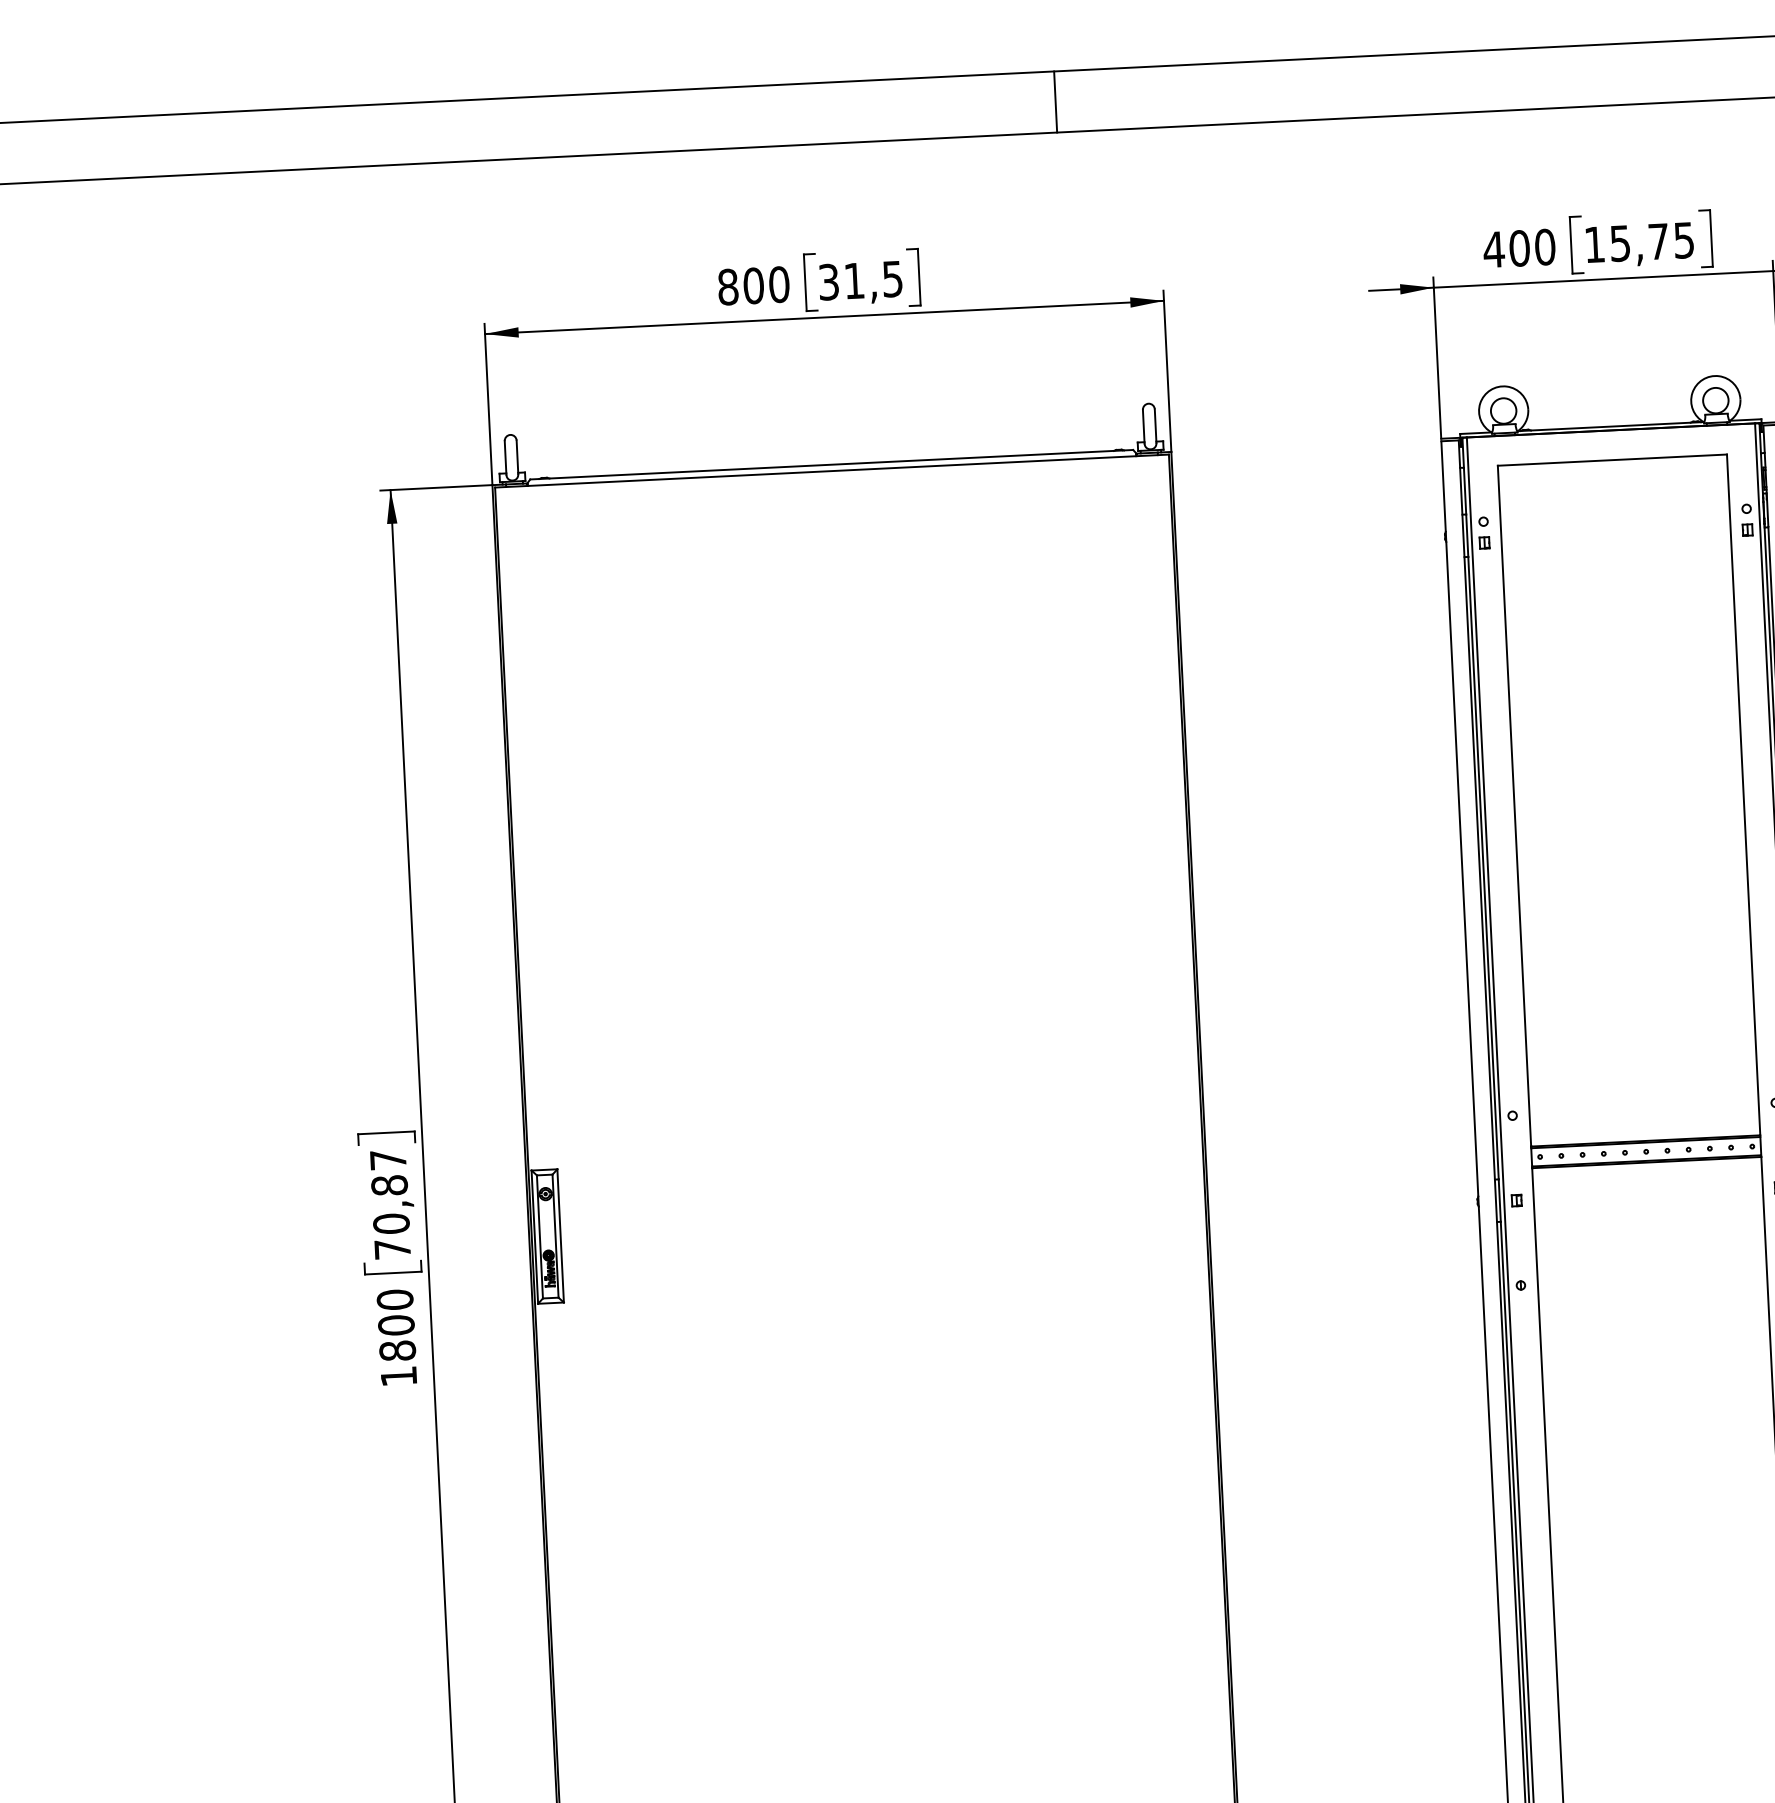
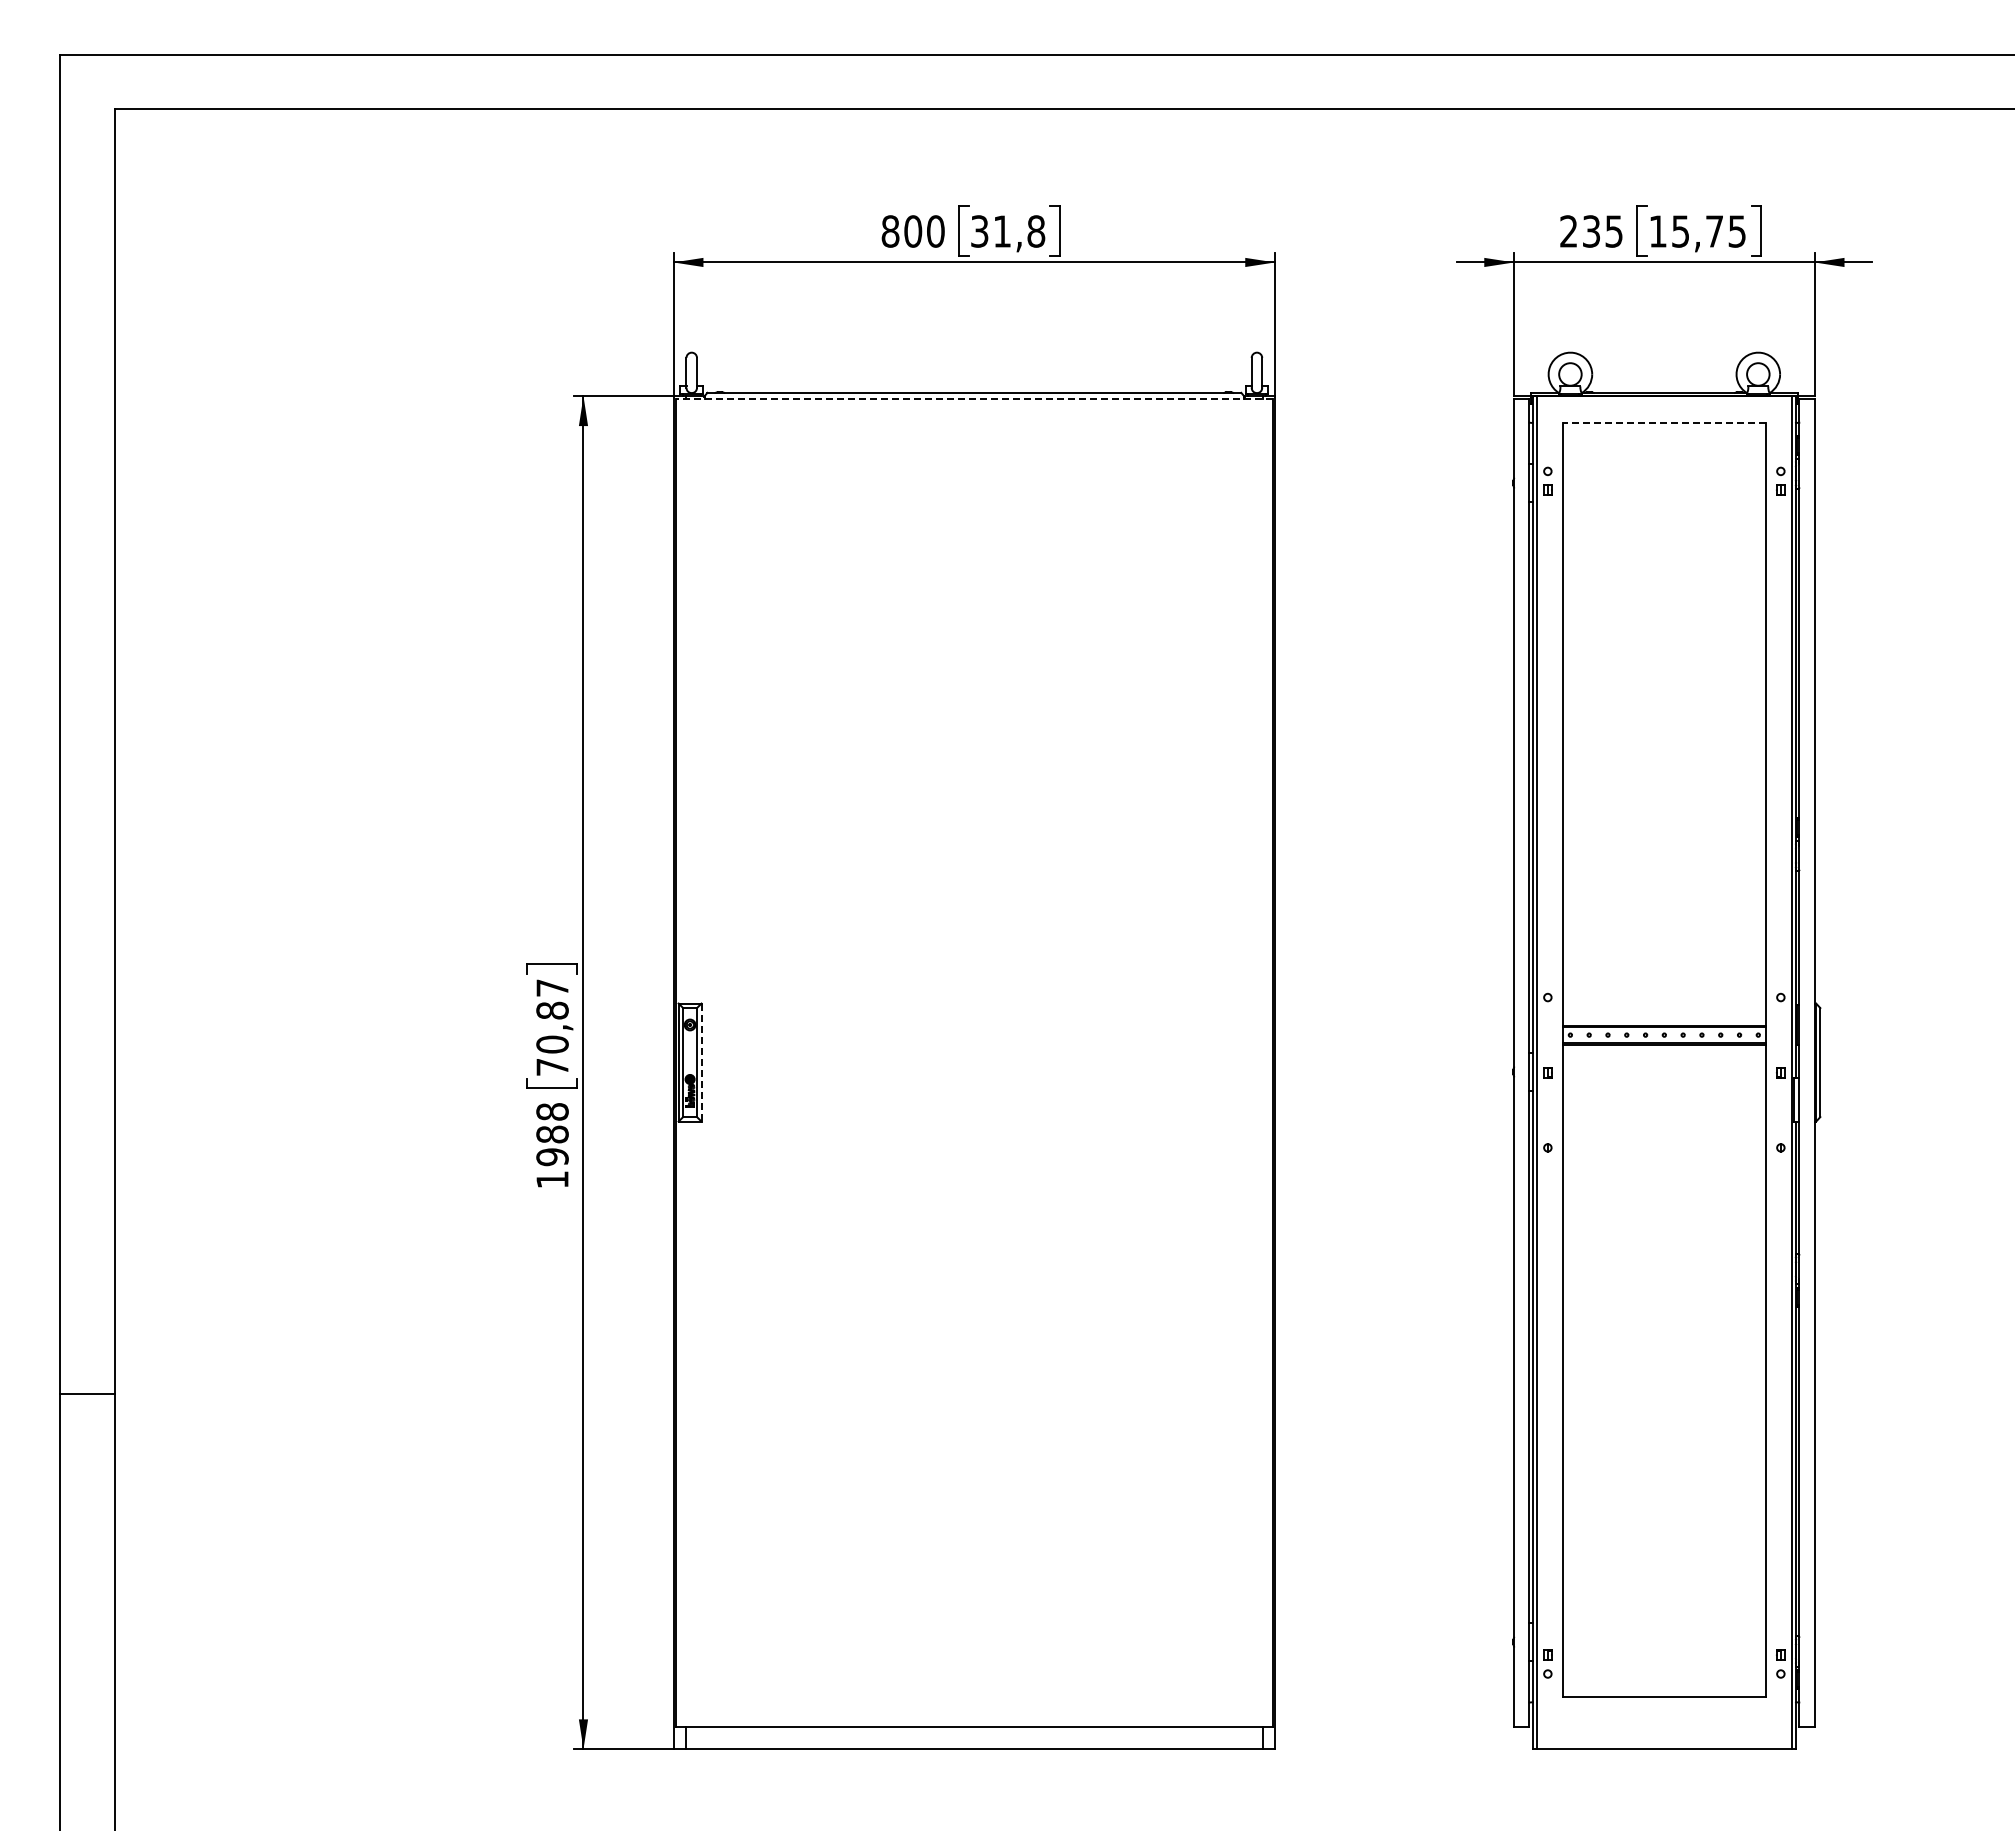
line: (1055, 102) -> (1187, 82), removed
text: (1519, 248) -> (1591, 231), 400 -> 235
text: (892, 279) -> (1036, 231), 31,5 -> 31,8
line: (1611, 460) -> (1663, 422), solid -> dashed
line: (831, 471) -> (973, 398), solid -> dashed
line: (560, 1236) -> (701, 1063), solid -> dashed
text: (396, 1325) -> (552, 1134), 1800 -> 1988

